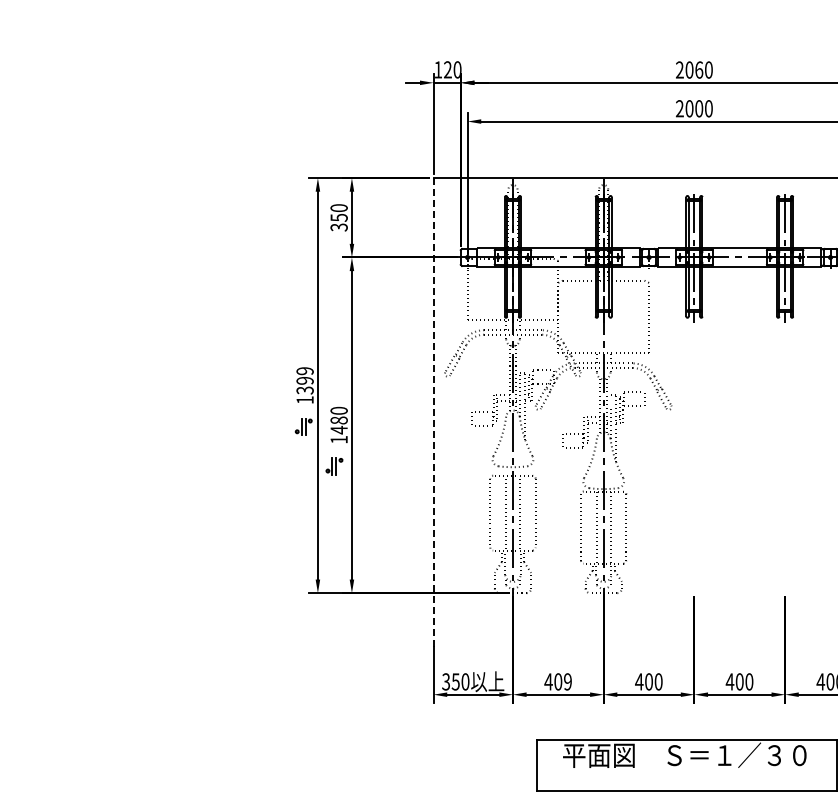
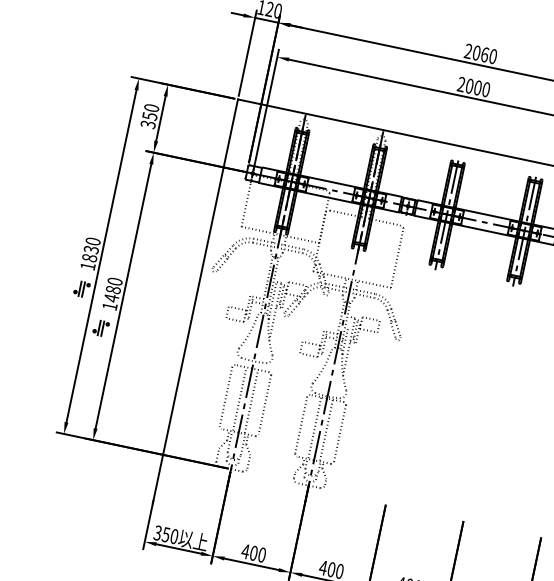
text: (304, 380) -> (90, 249), 1399 -> 1830
line: (433, 414) -> (195, 301), dashed -> solid
text: (567, 681) -> (261, 554), 409 -> 400

